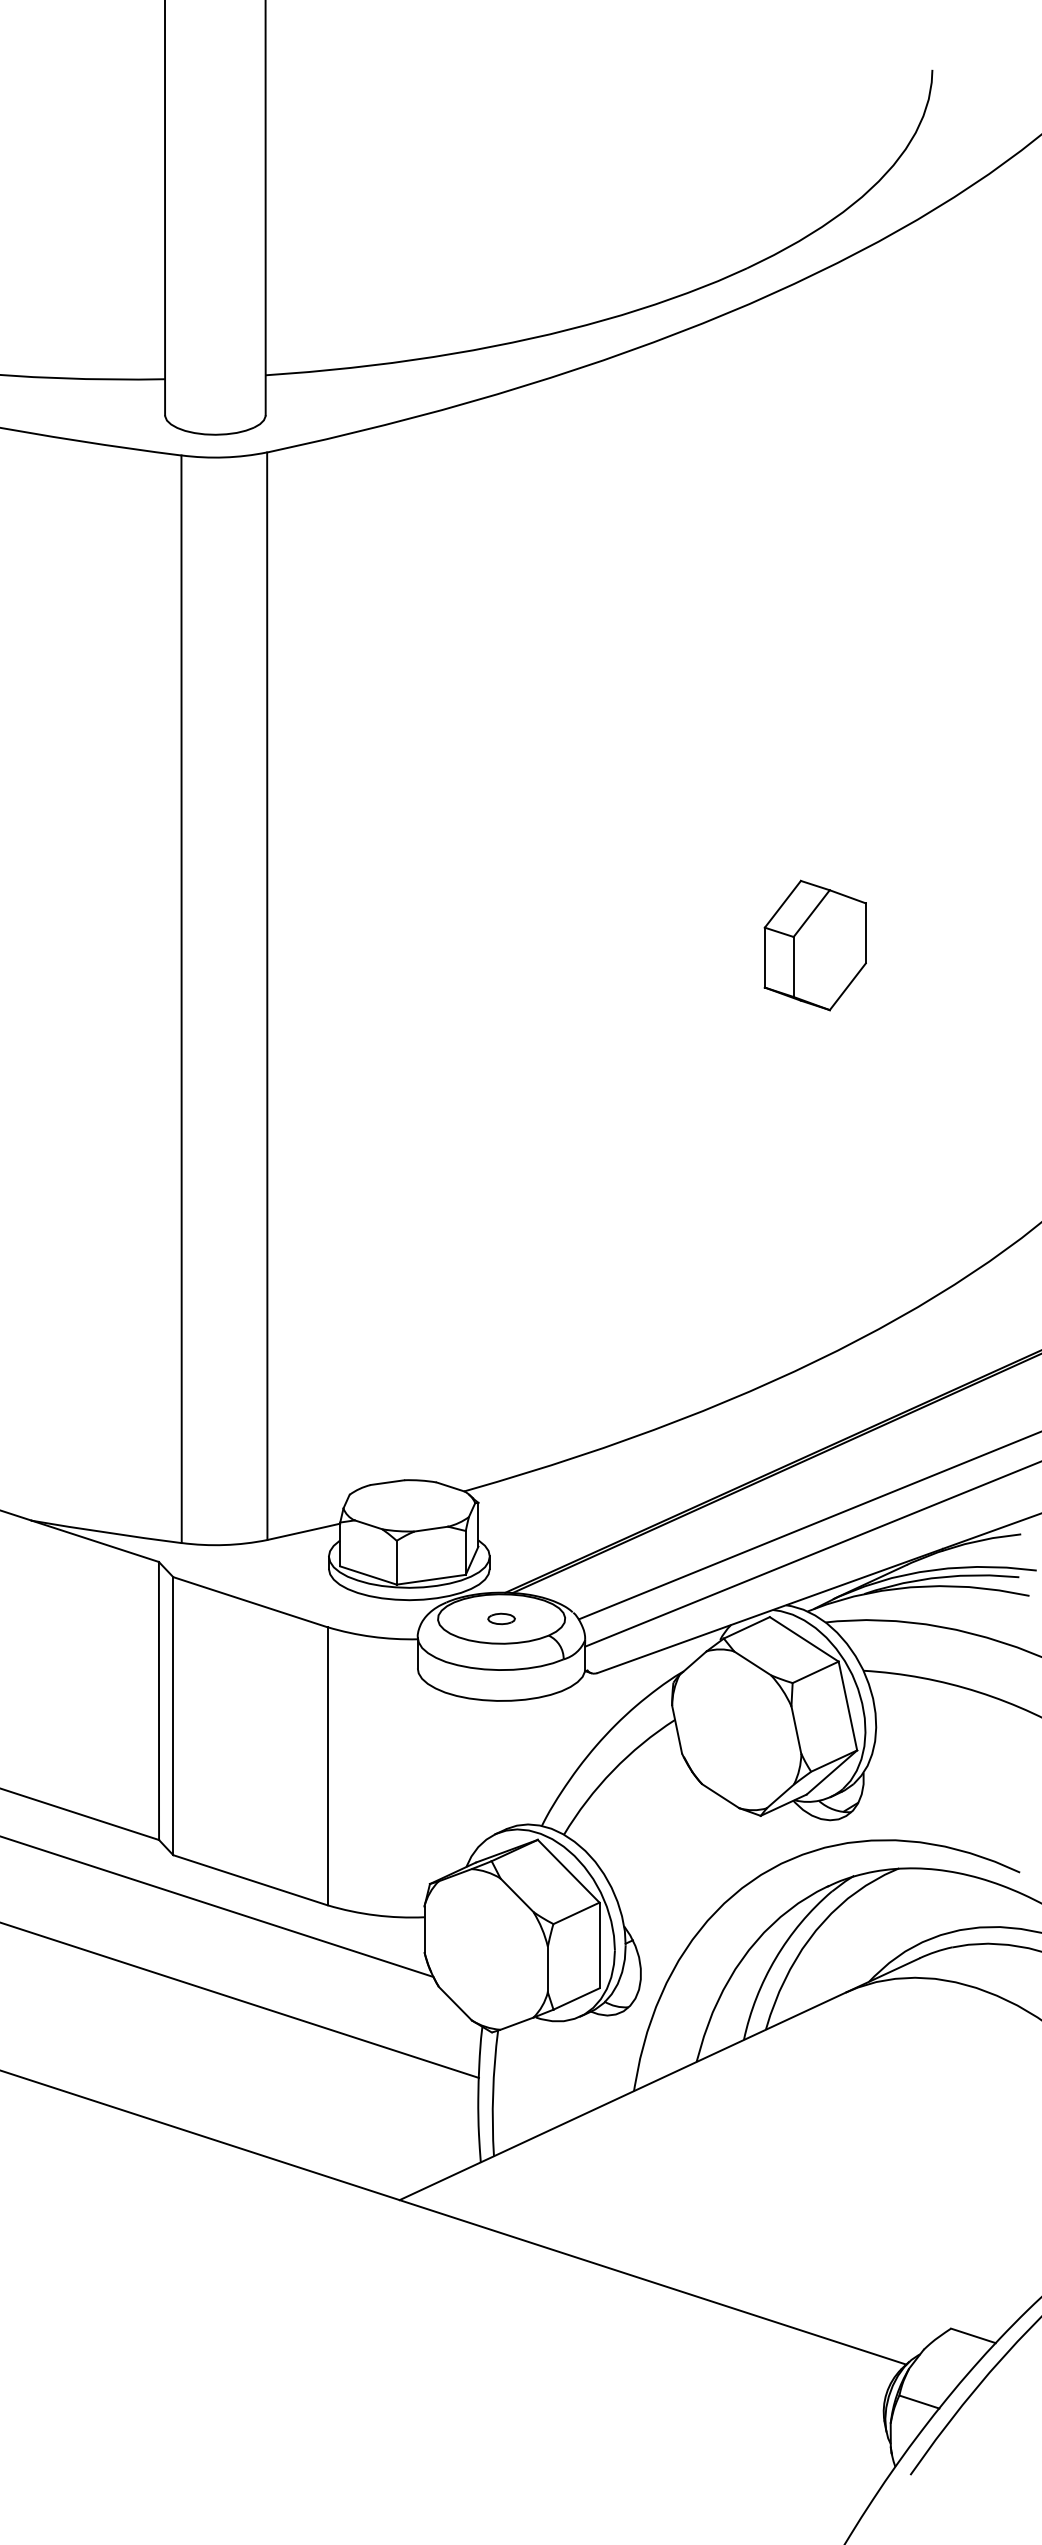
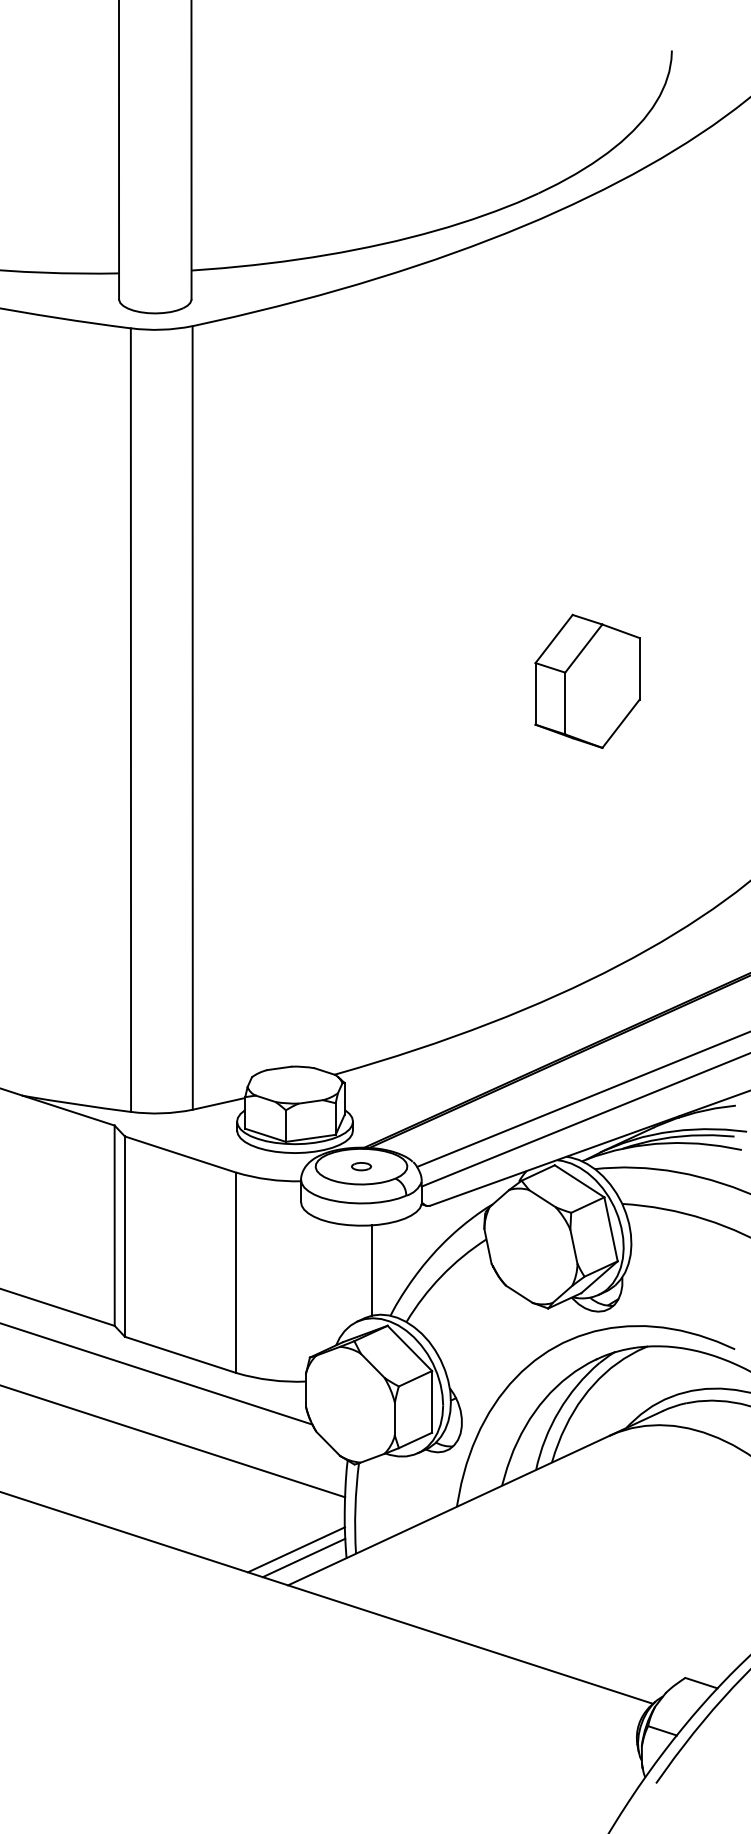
part: (815, 945) -> (587, 681), size x1.43
line: (516, 1762) -> (372, 1270), added
line: (411, 2150) -> (296, 1549), added
line: (421, 2161) -> (303, 1557), added

